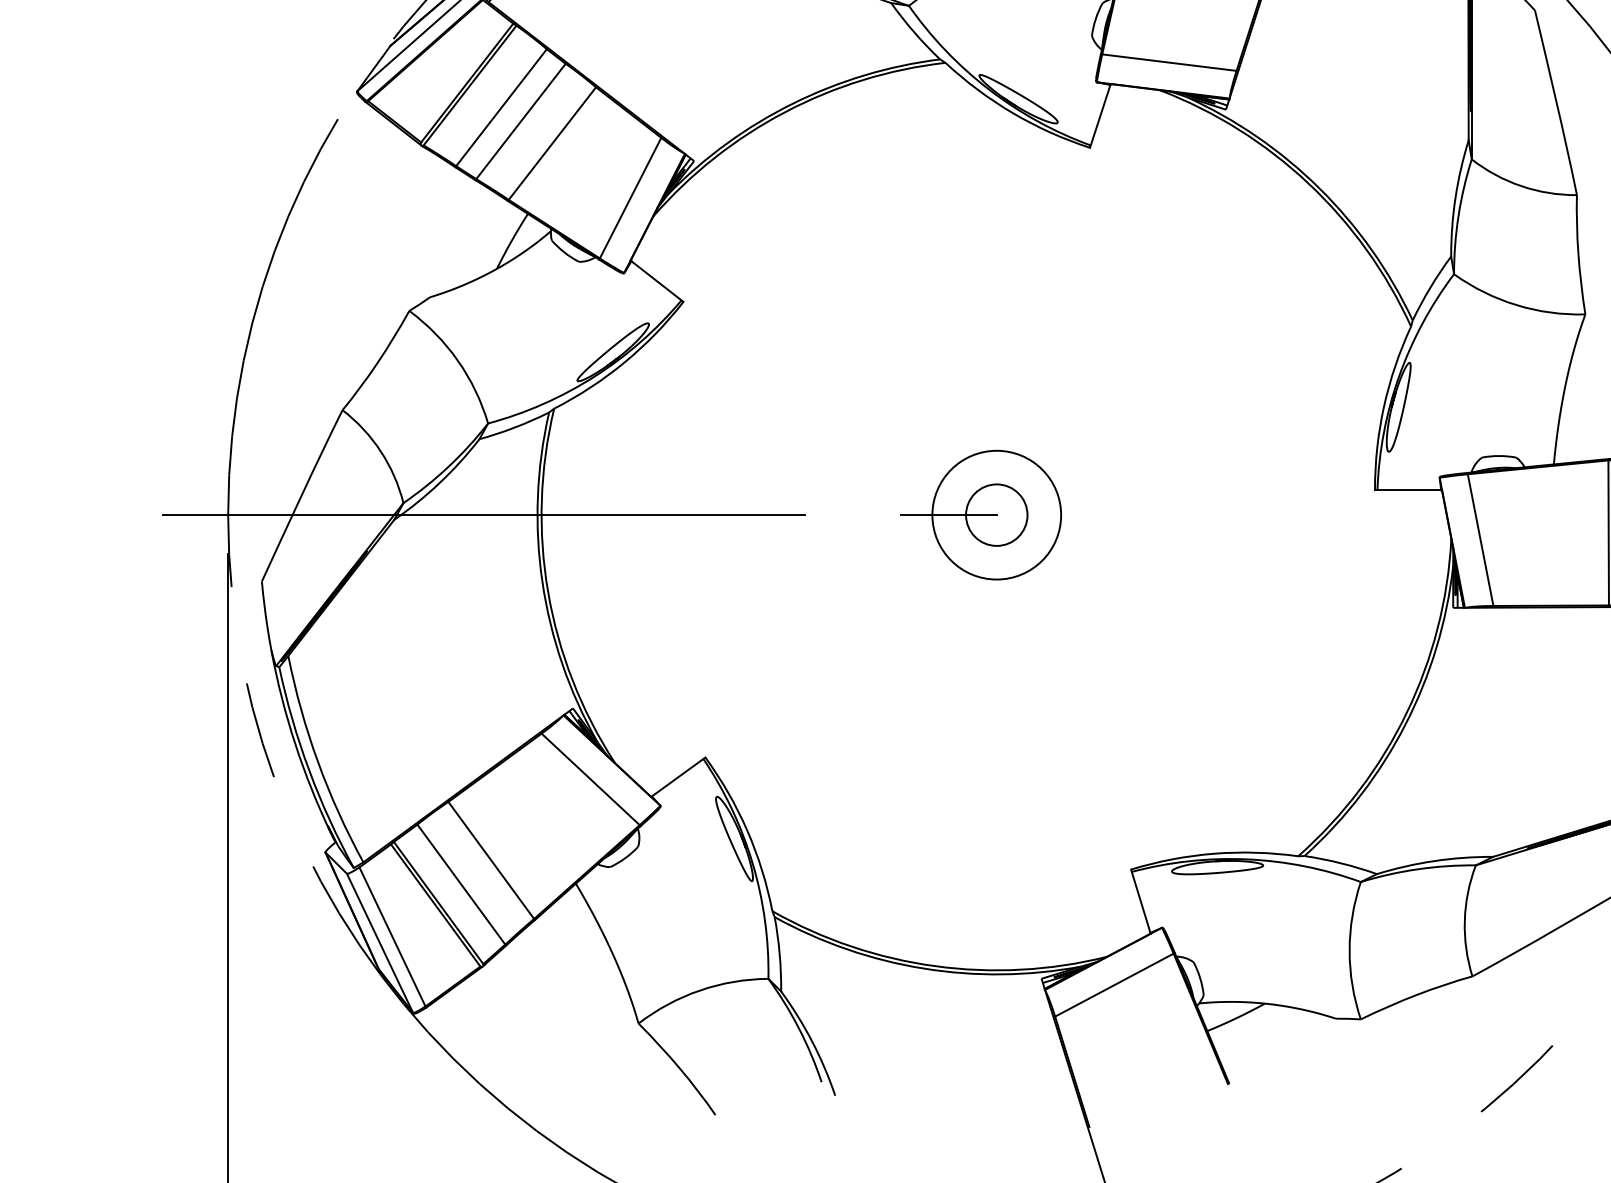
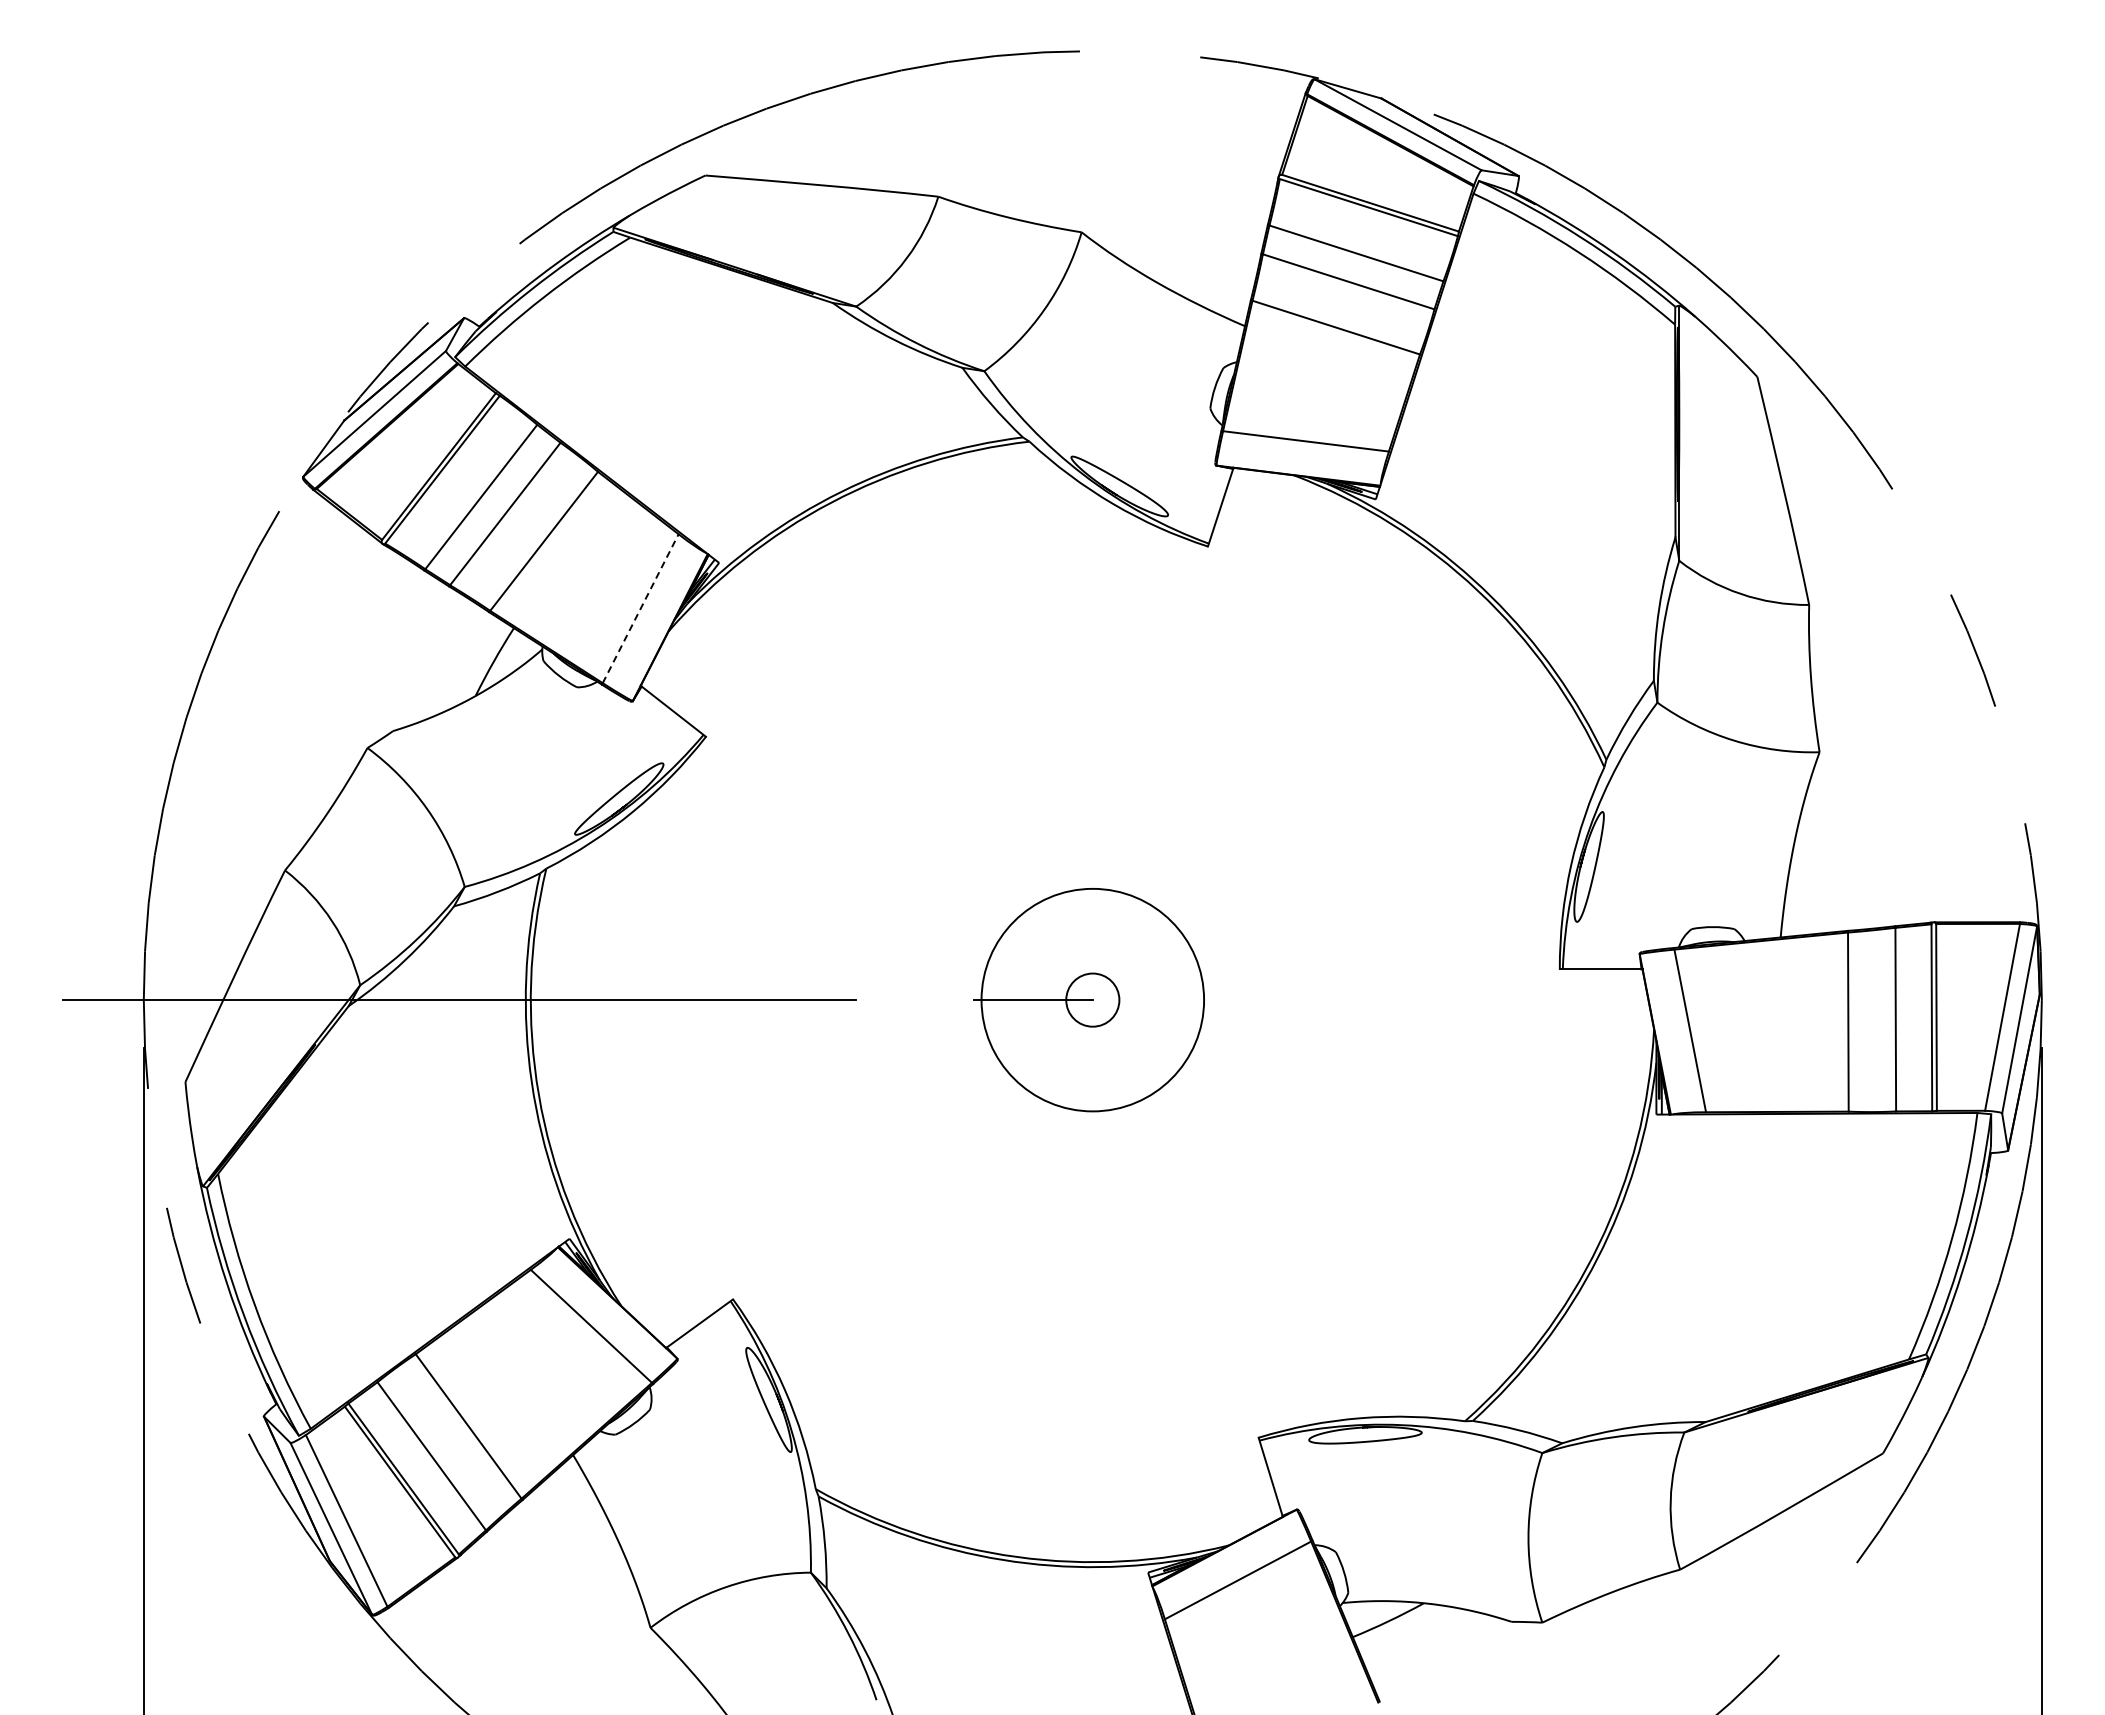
line: (630, 197) -> (640, 608), solid -> dashed
circle: (996, 514) -> (1092, 999), size x1.4
circle: (996, 515) -> (1092, 1000), size x0.7

